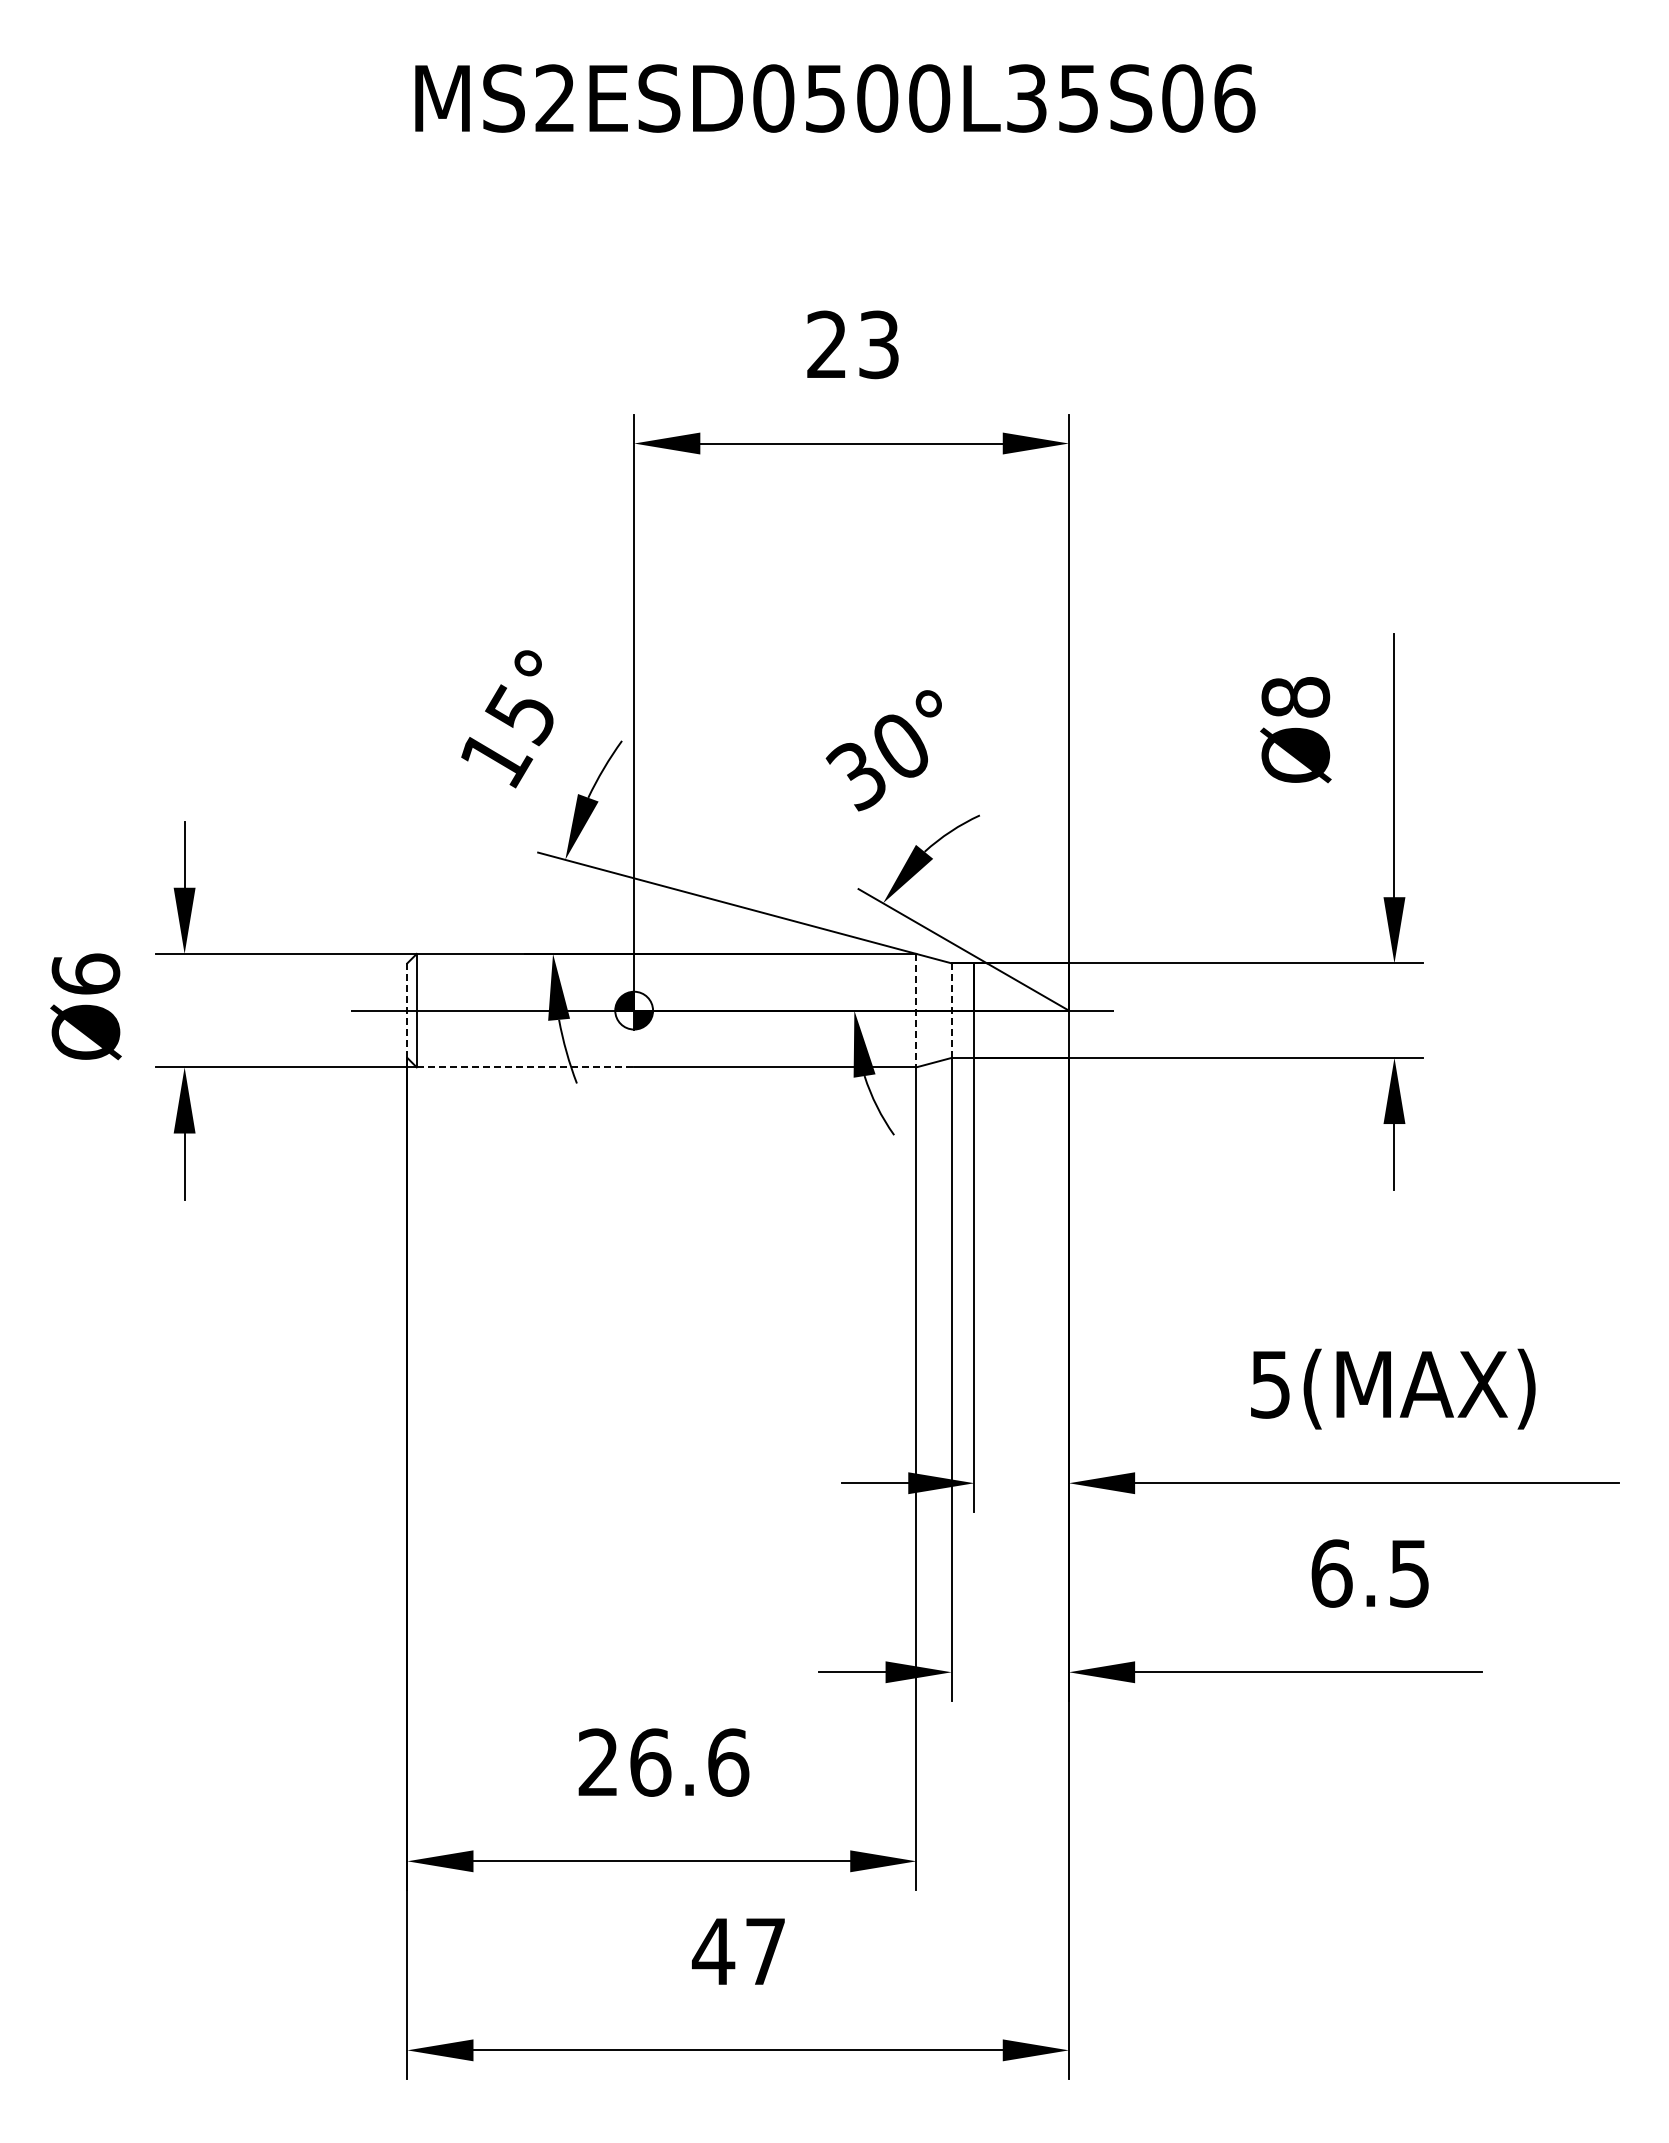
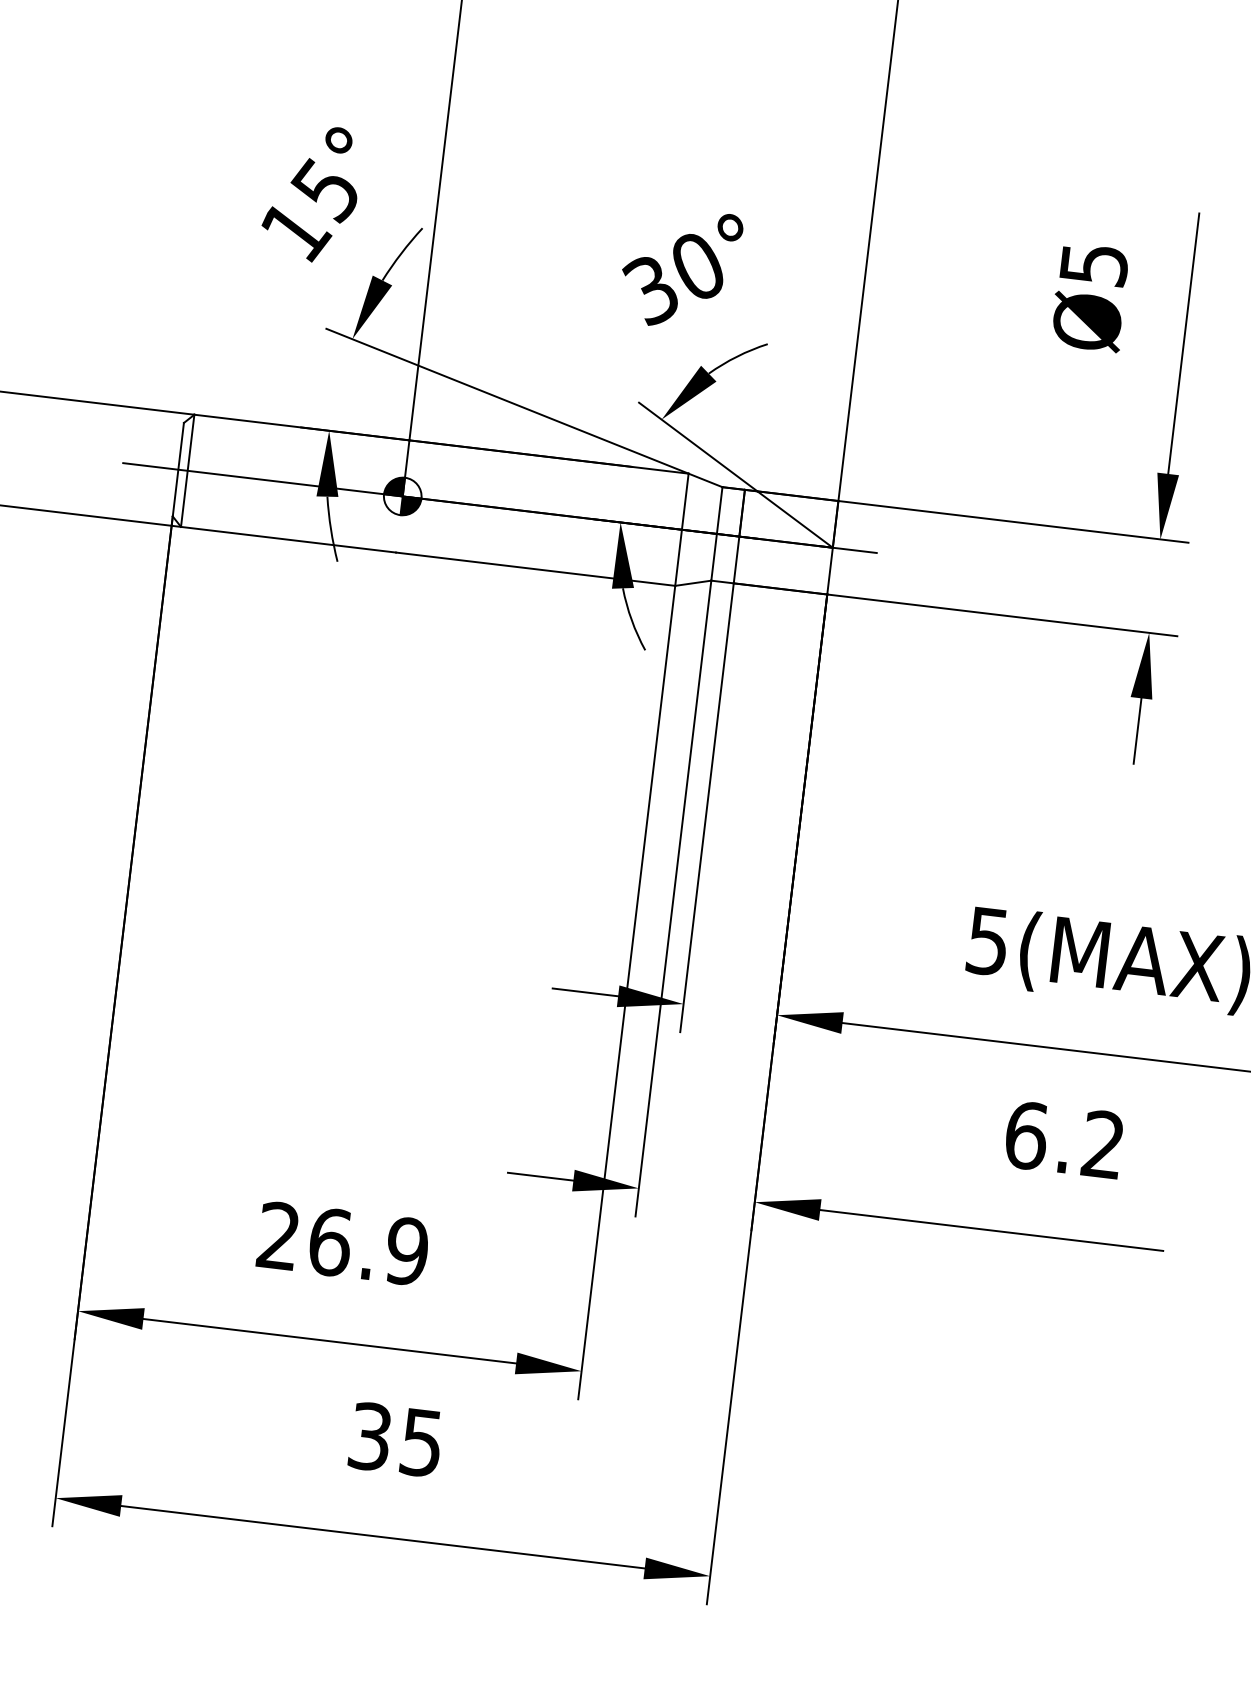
text: (1295, 697) -> (1093, 264), Ø8 -> Ø5
line: (916, 1010) -> (682, 529), dashed -> solid
line: (951, 1010) -> (716, 533), dashed -> solid
line: (407, 1011) -> (178, 470), dashed -> solid
line: (525, 1067) -> (288, 539), dashed -> solid
text: (1408, 1573) -> (1102, 1144), 6.5 -> 6.2
text: (728, 1762) -> (407, 1251), 26.6 -> 26.9
text: (737, 1951) -> (393, 1439), 47 -> 35

